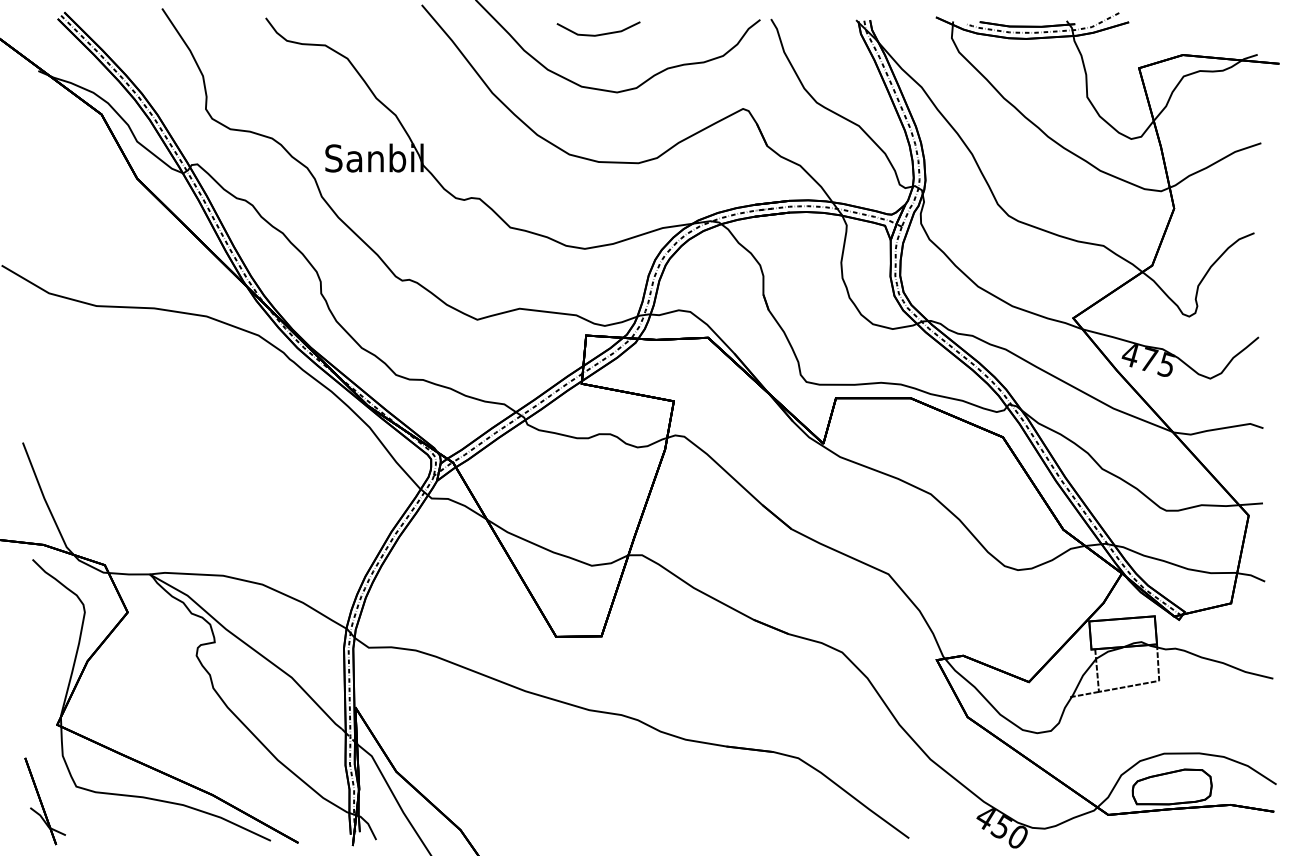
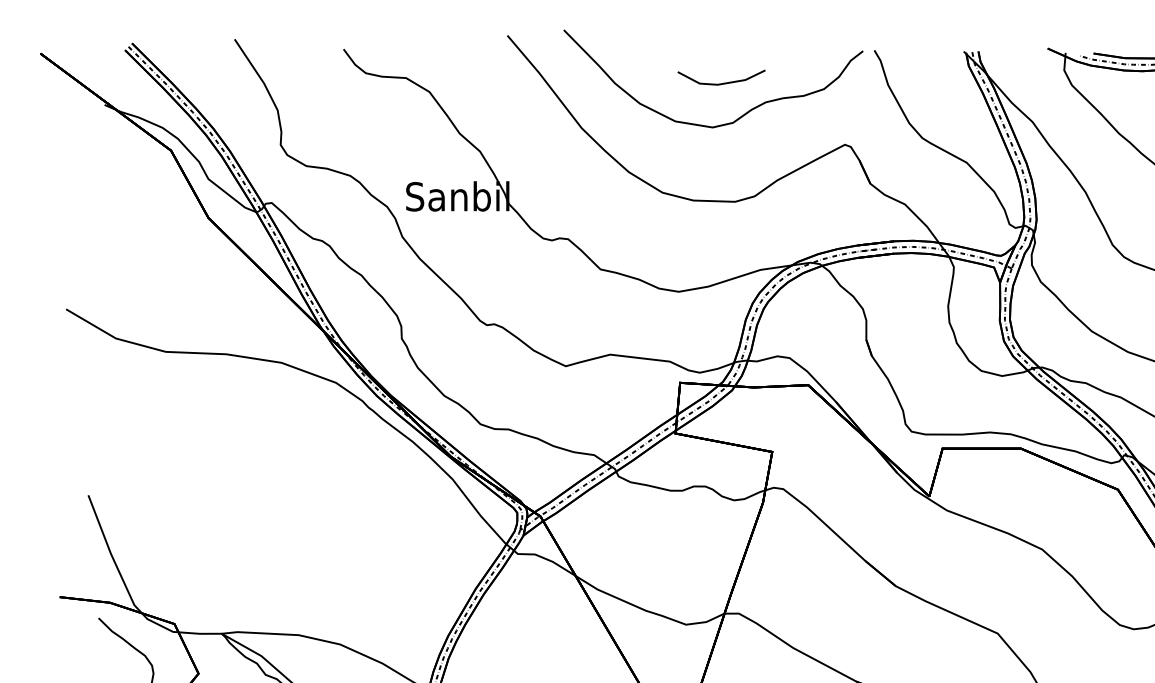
line: (601, 33) -> (724, 82), moved

